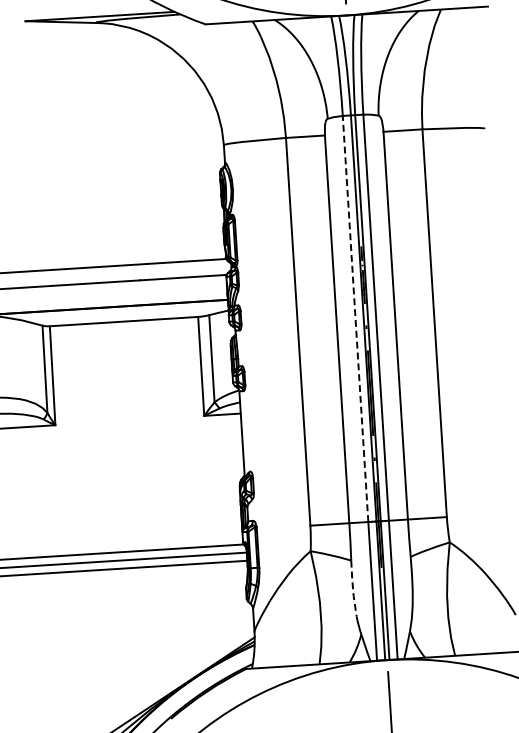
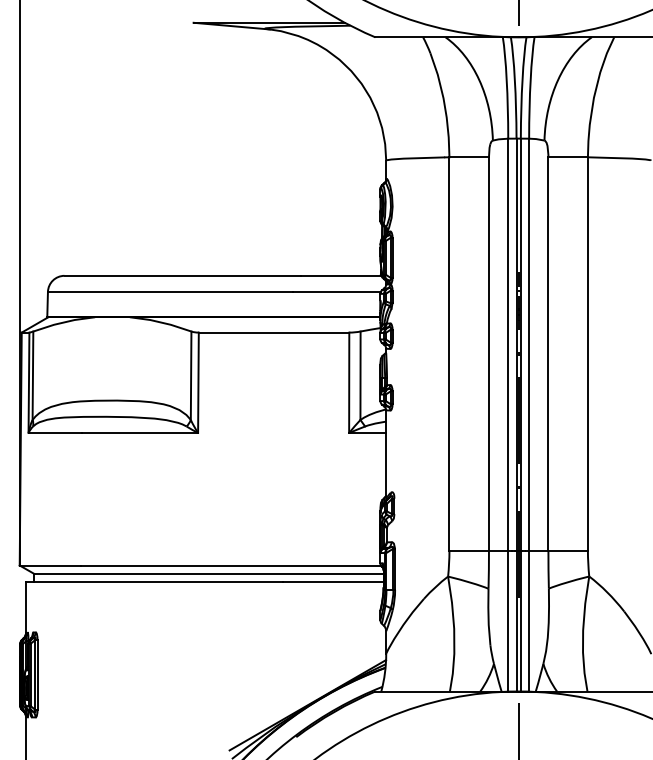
line: (355, 318) -> (508, 344), dashed -> solid
line: (353, 589) -> (488, 617), dashed -> solid

